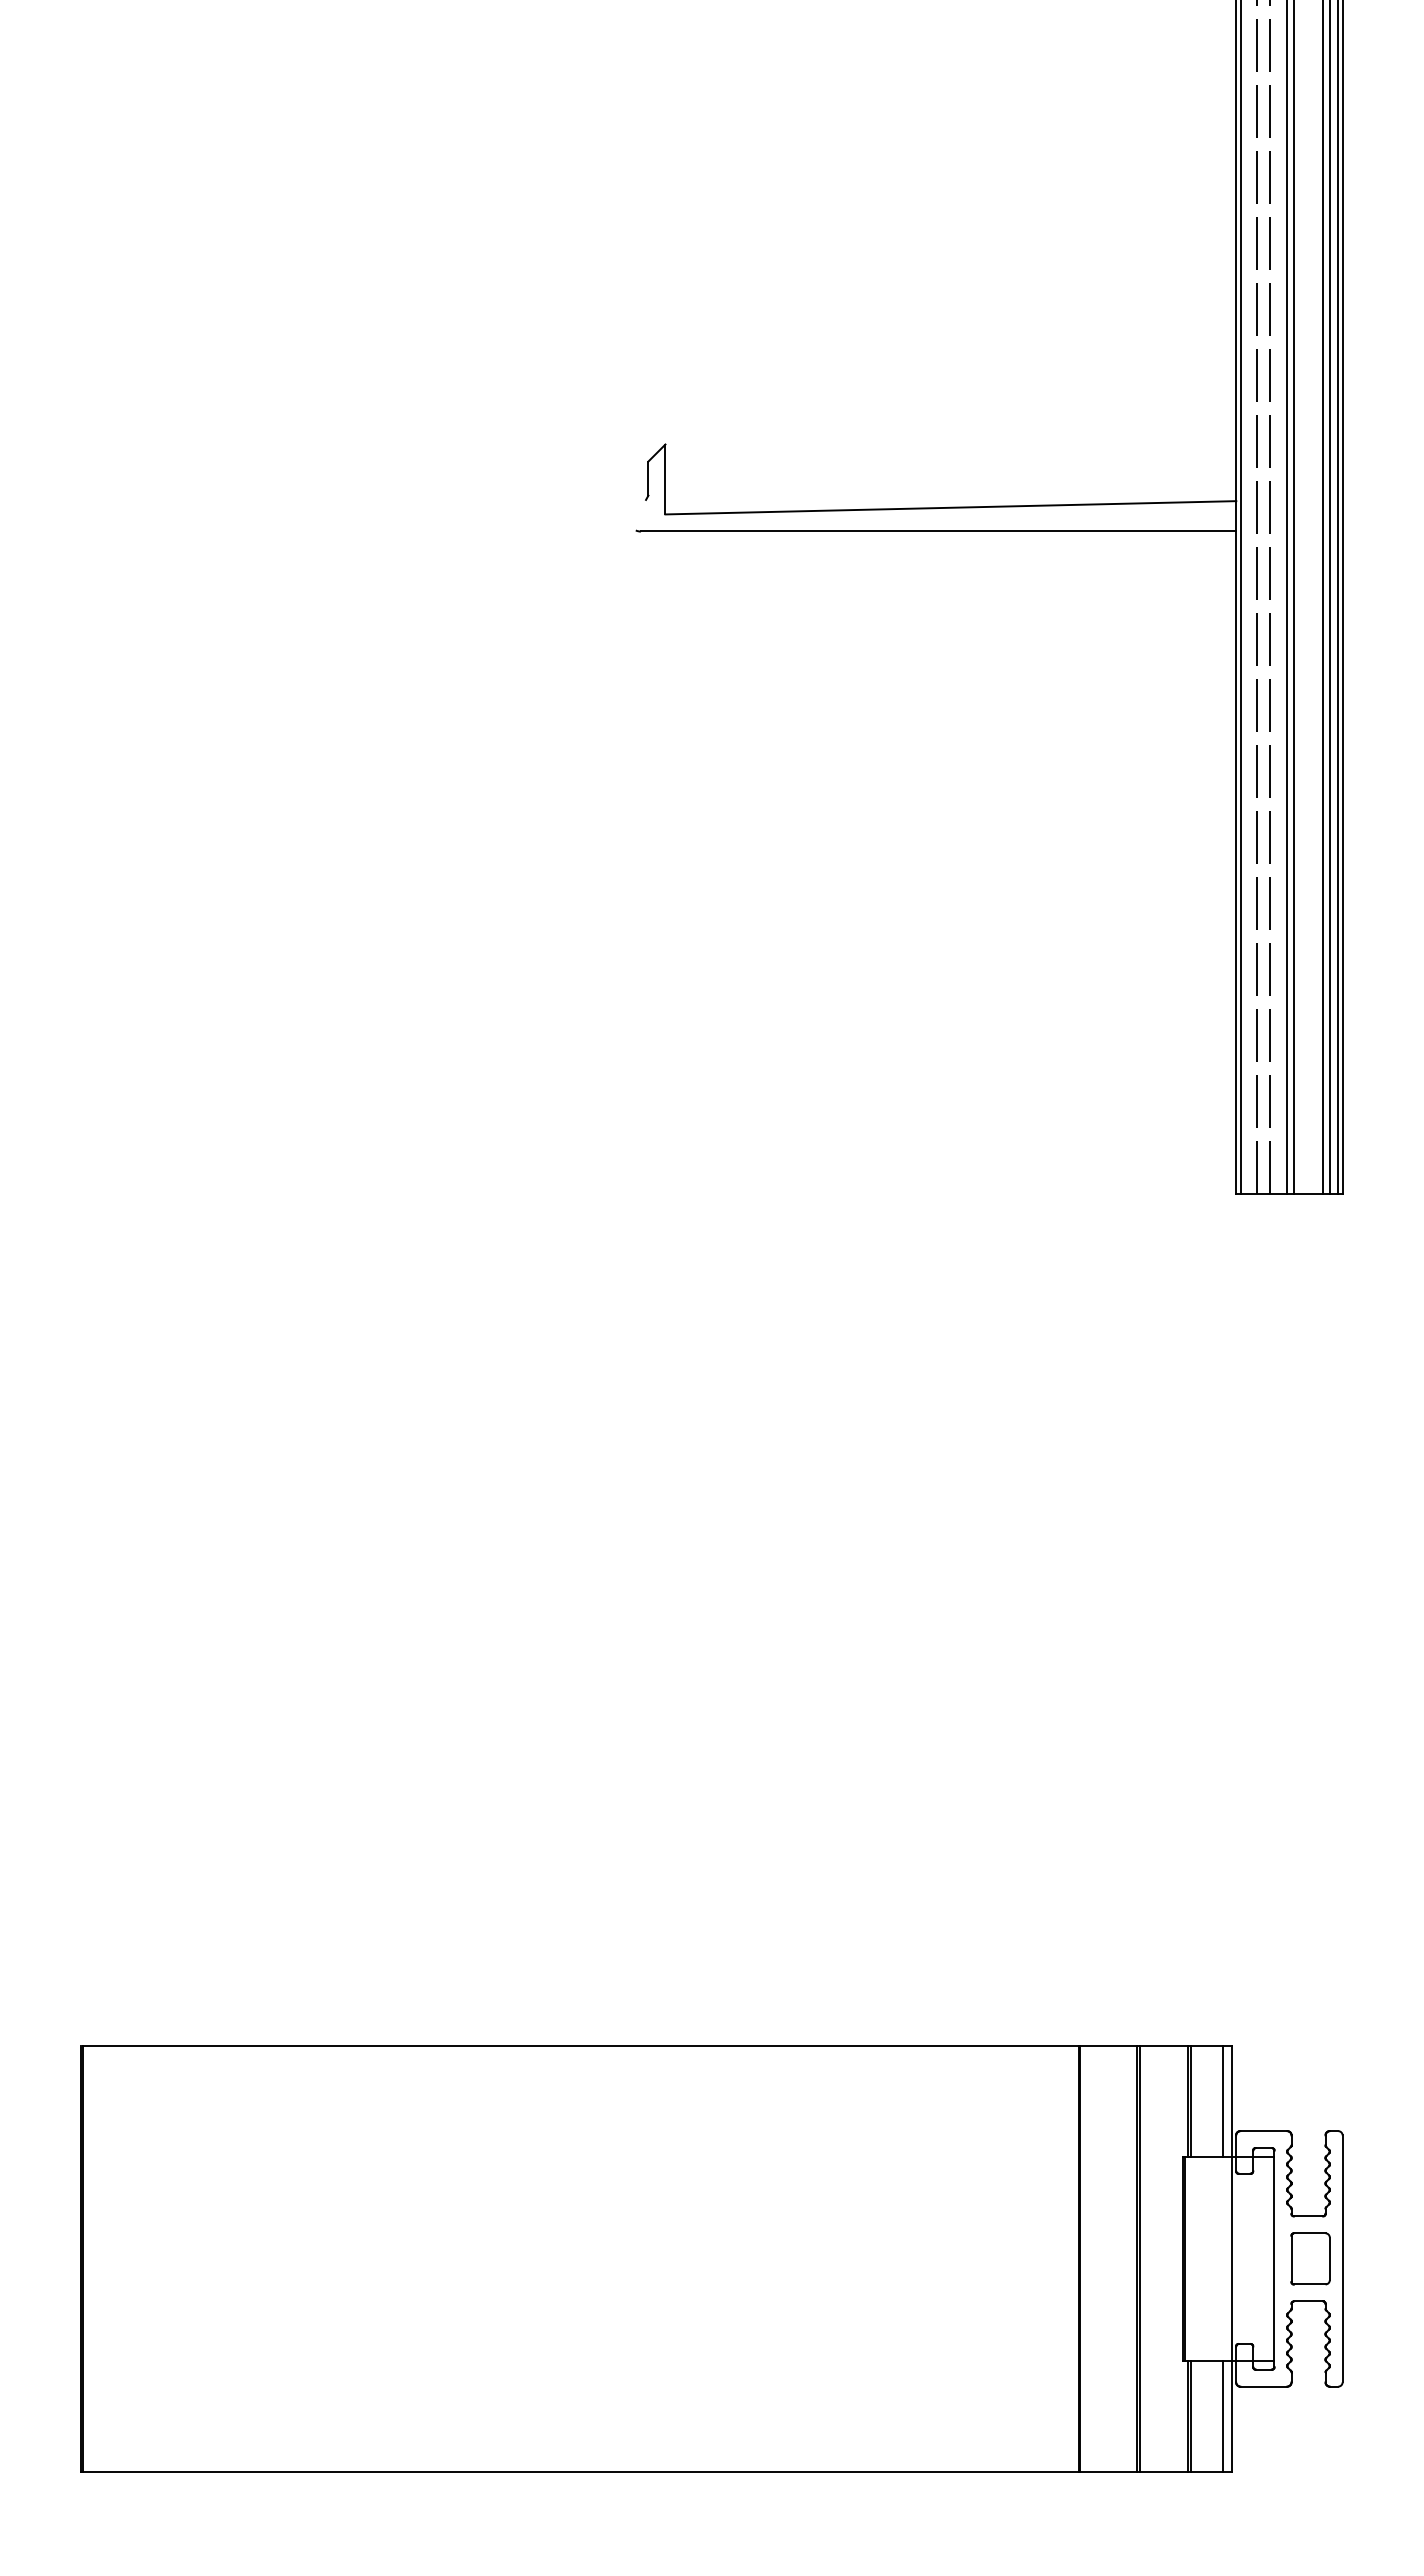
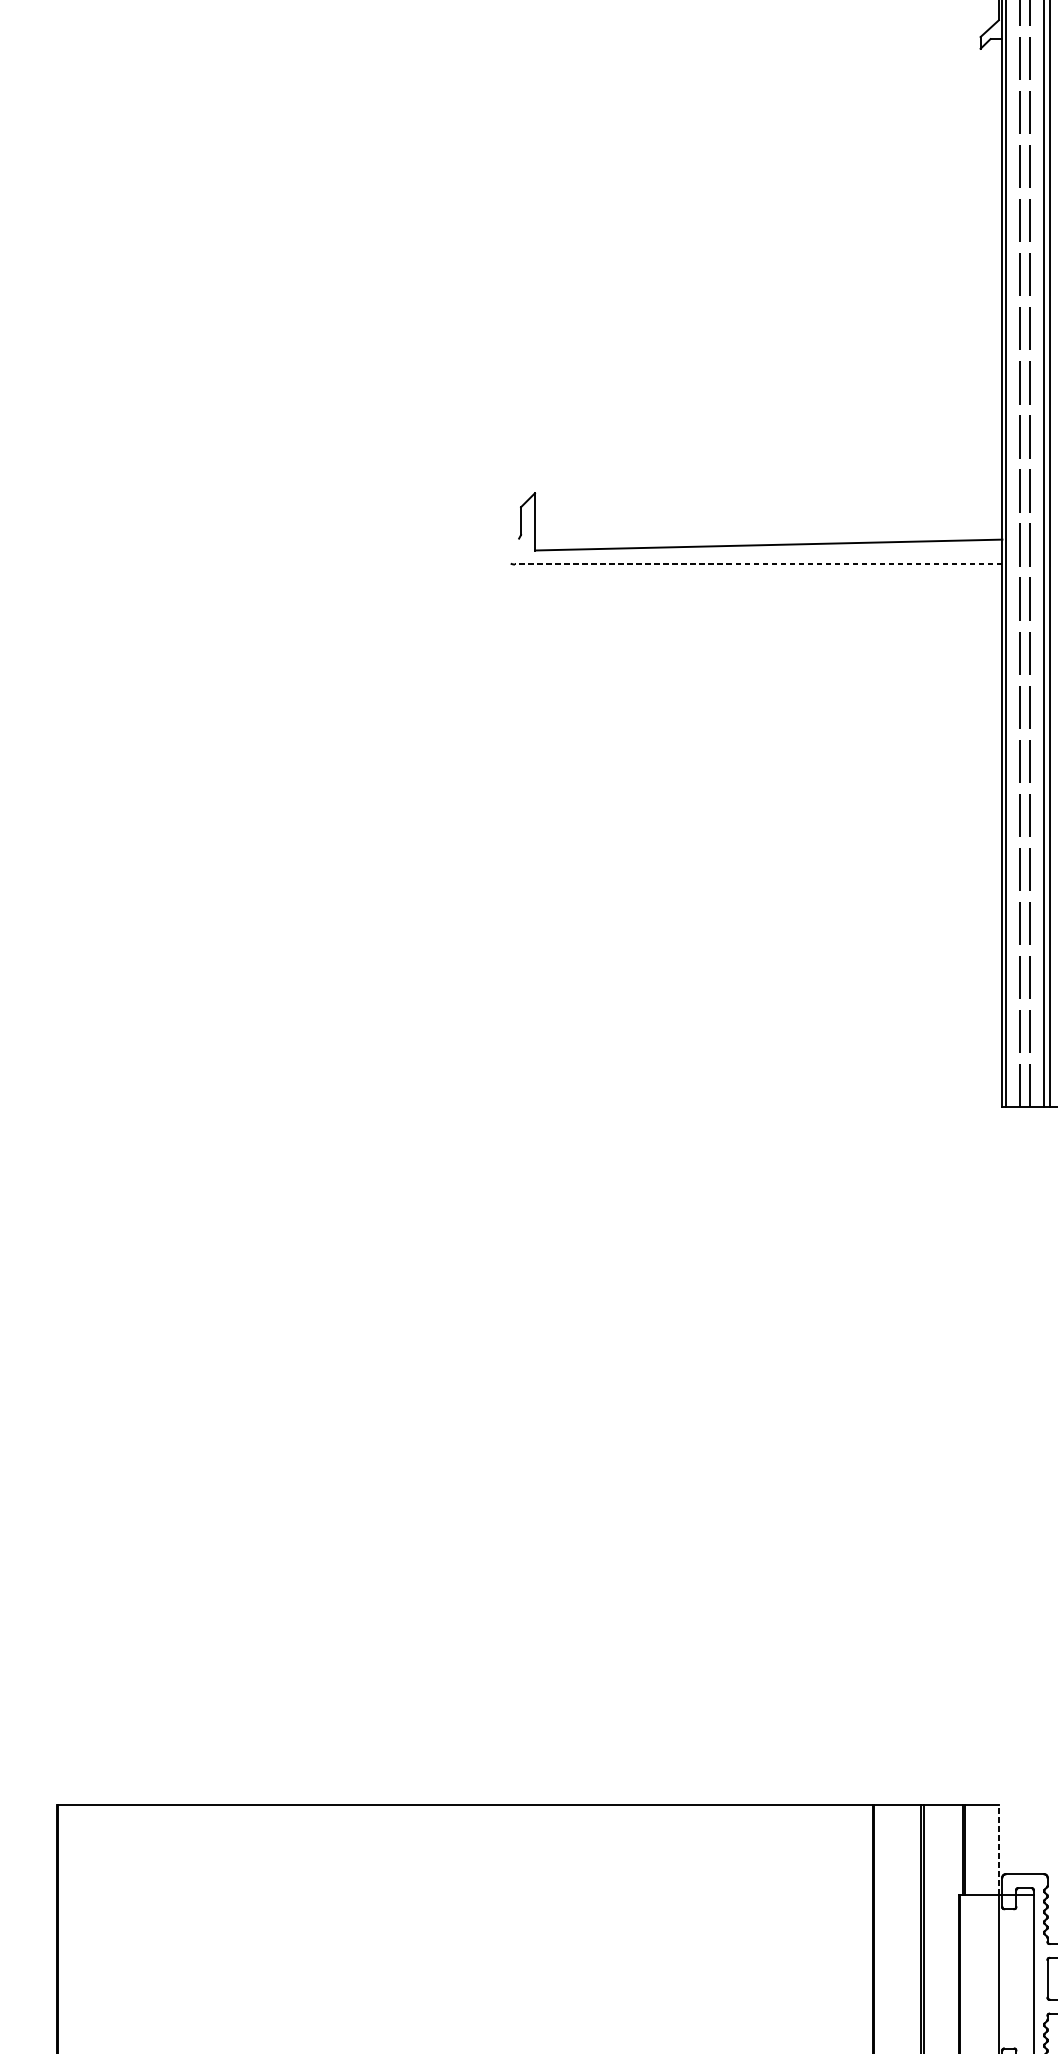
line: (938, 531) -> (758, 564), solid -> dashed
line: (1222, 2100) -> (991, 1849), removed
line: (1231, 2100) -> (998, 1849), solid -> dashed

